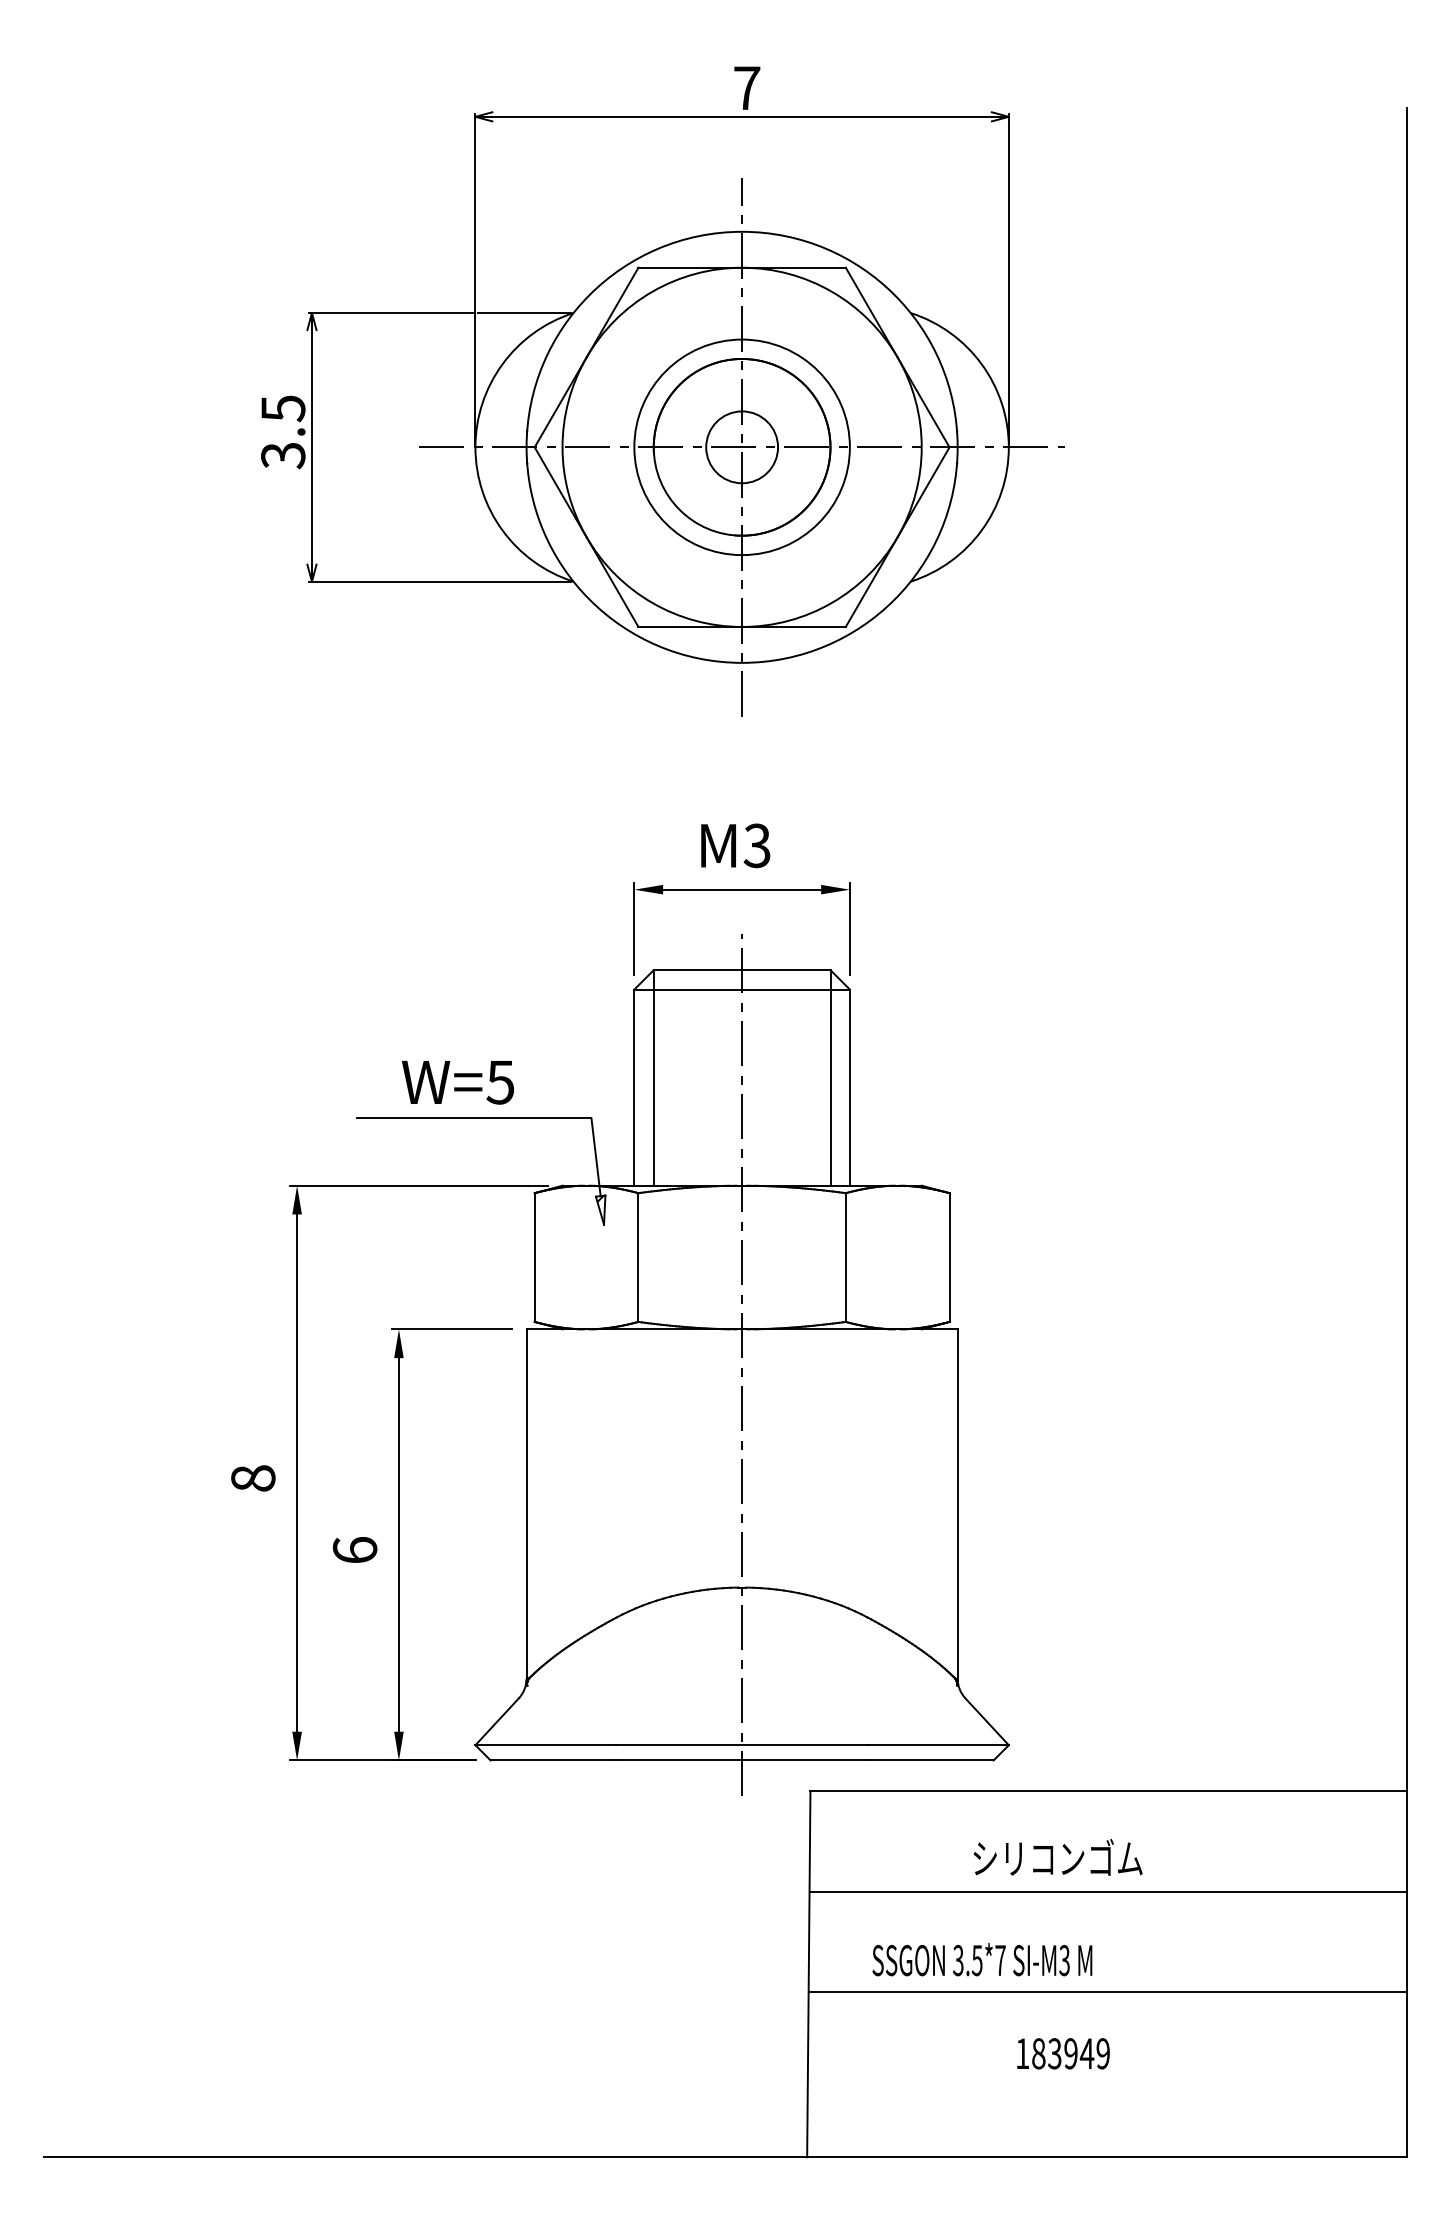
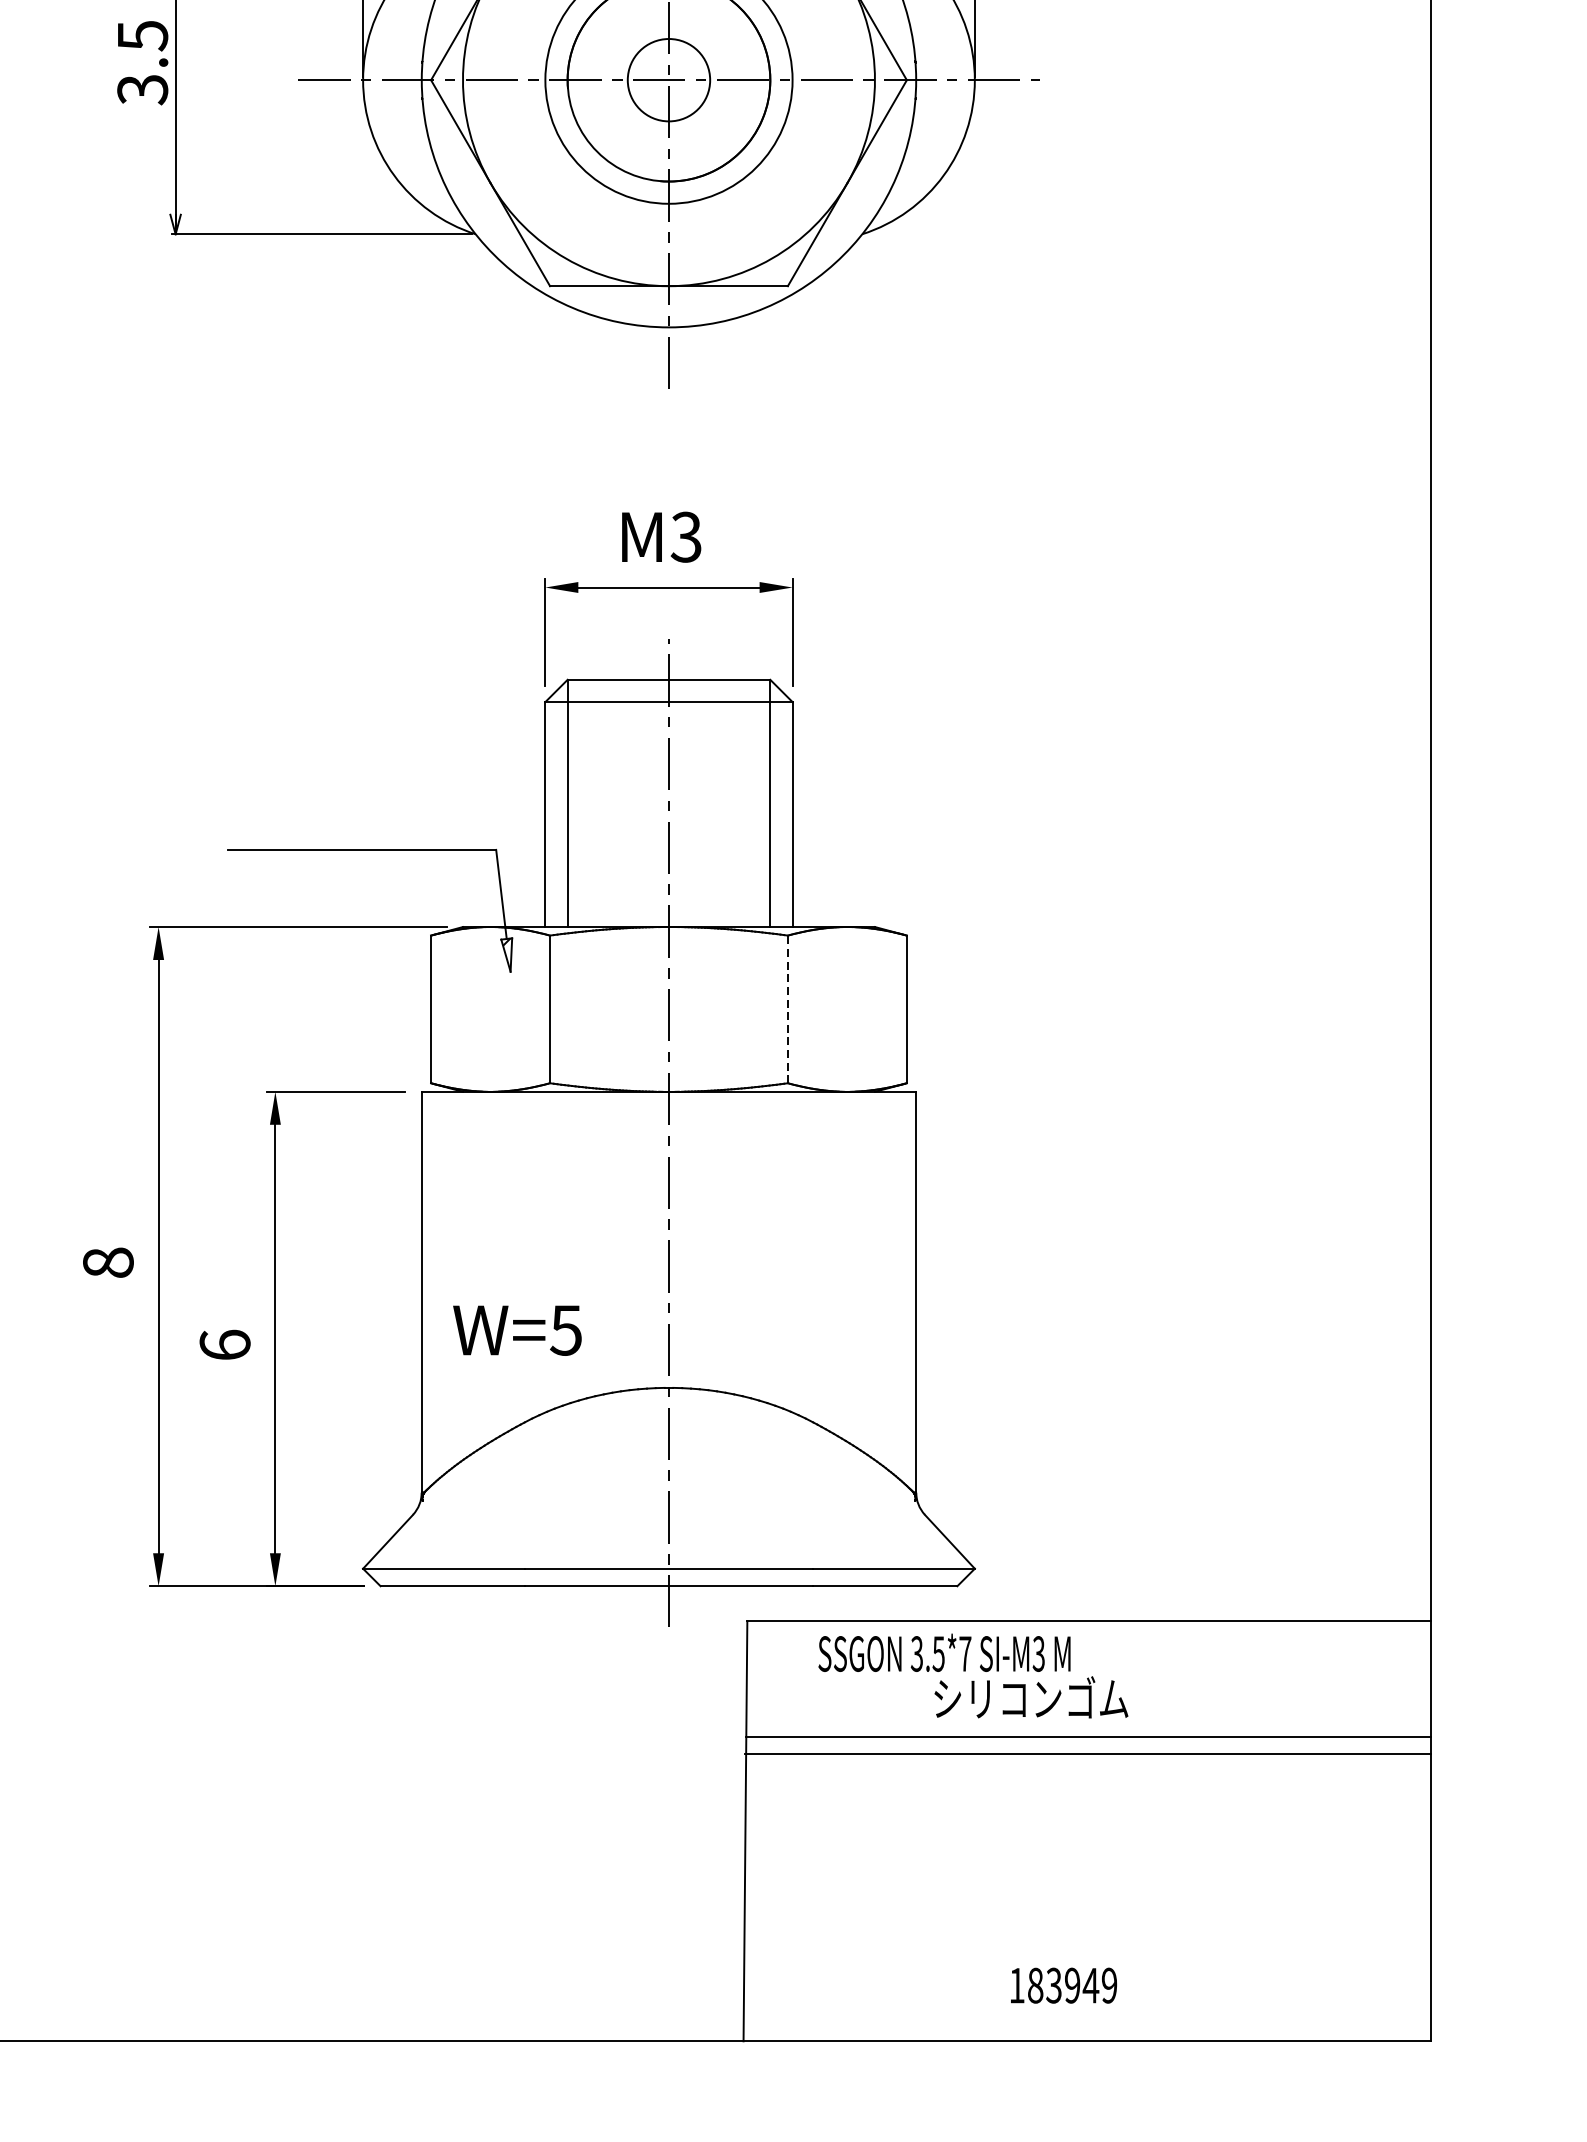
text: (457, 1082) -> (516, 1330), moved
line: (845, 1257) -> (787, 1009), solid -> dashed
text: (982, 1959) -> (944, 1652), moved
line: (1107, 1992) -> (1088, 1754), moved
text: (1063, 2053) -> (1063, 1985), moved

